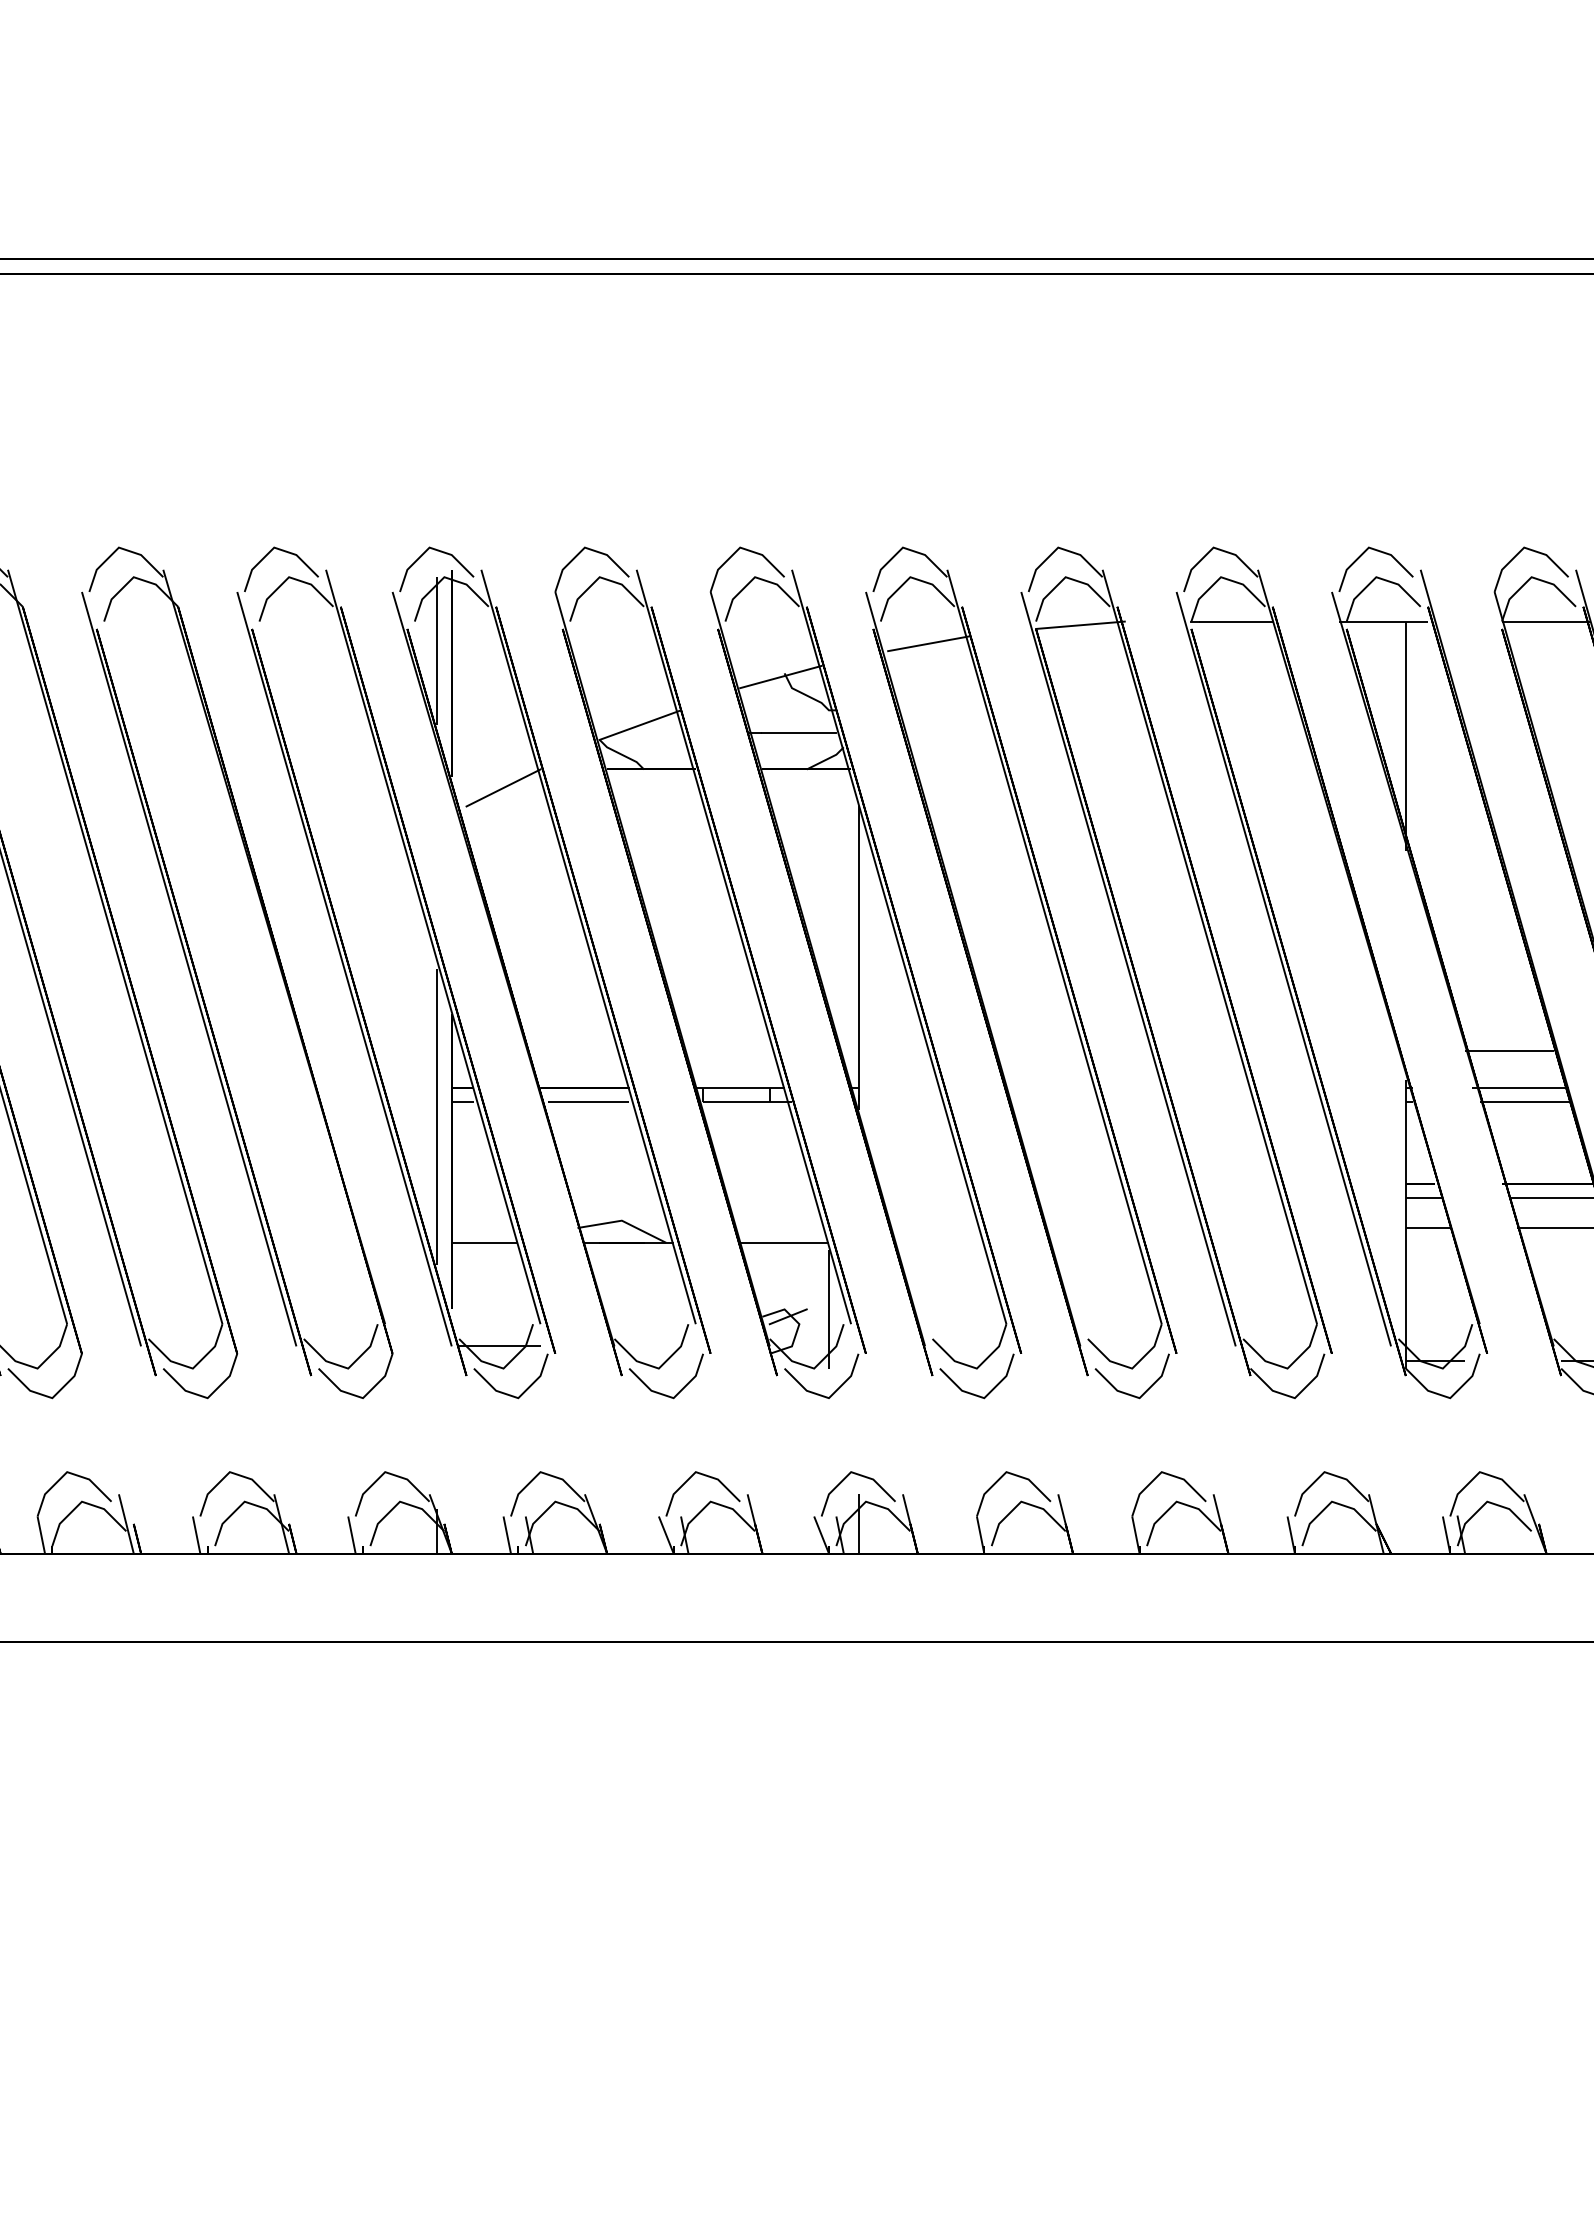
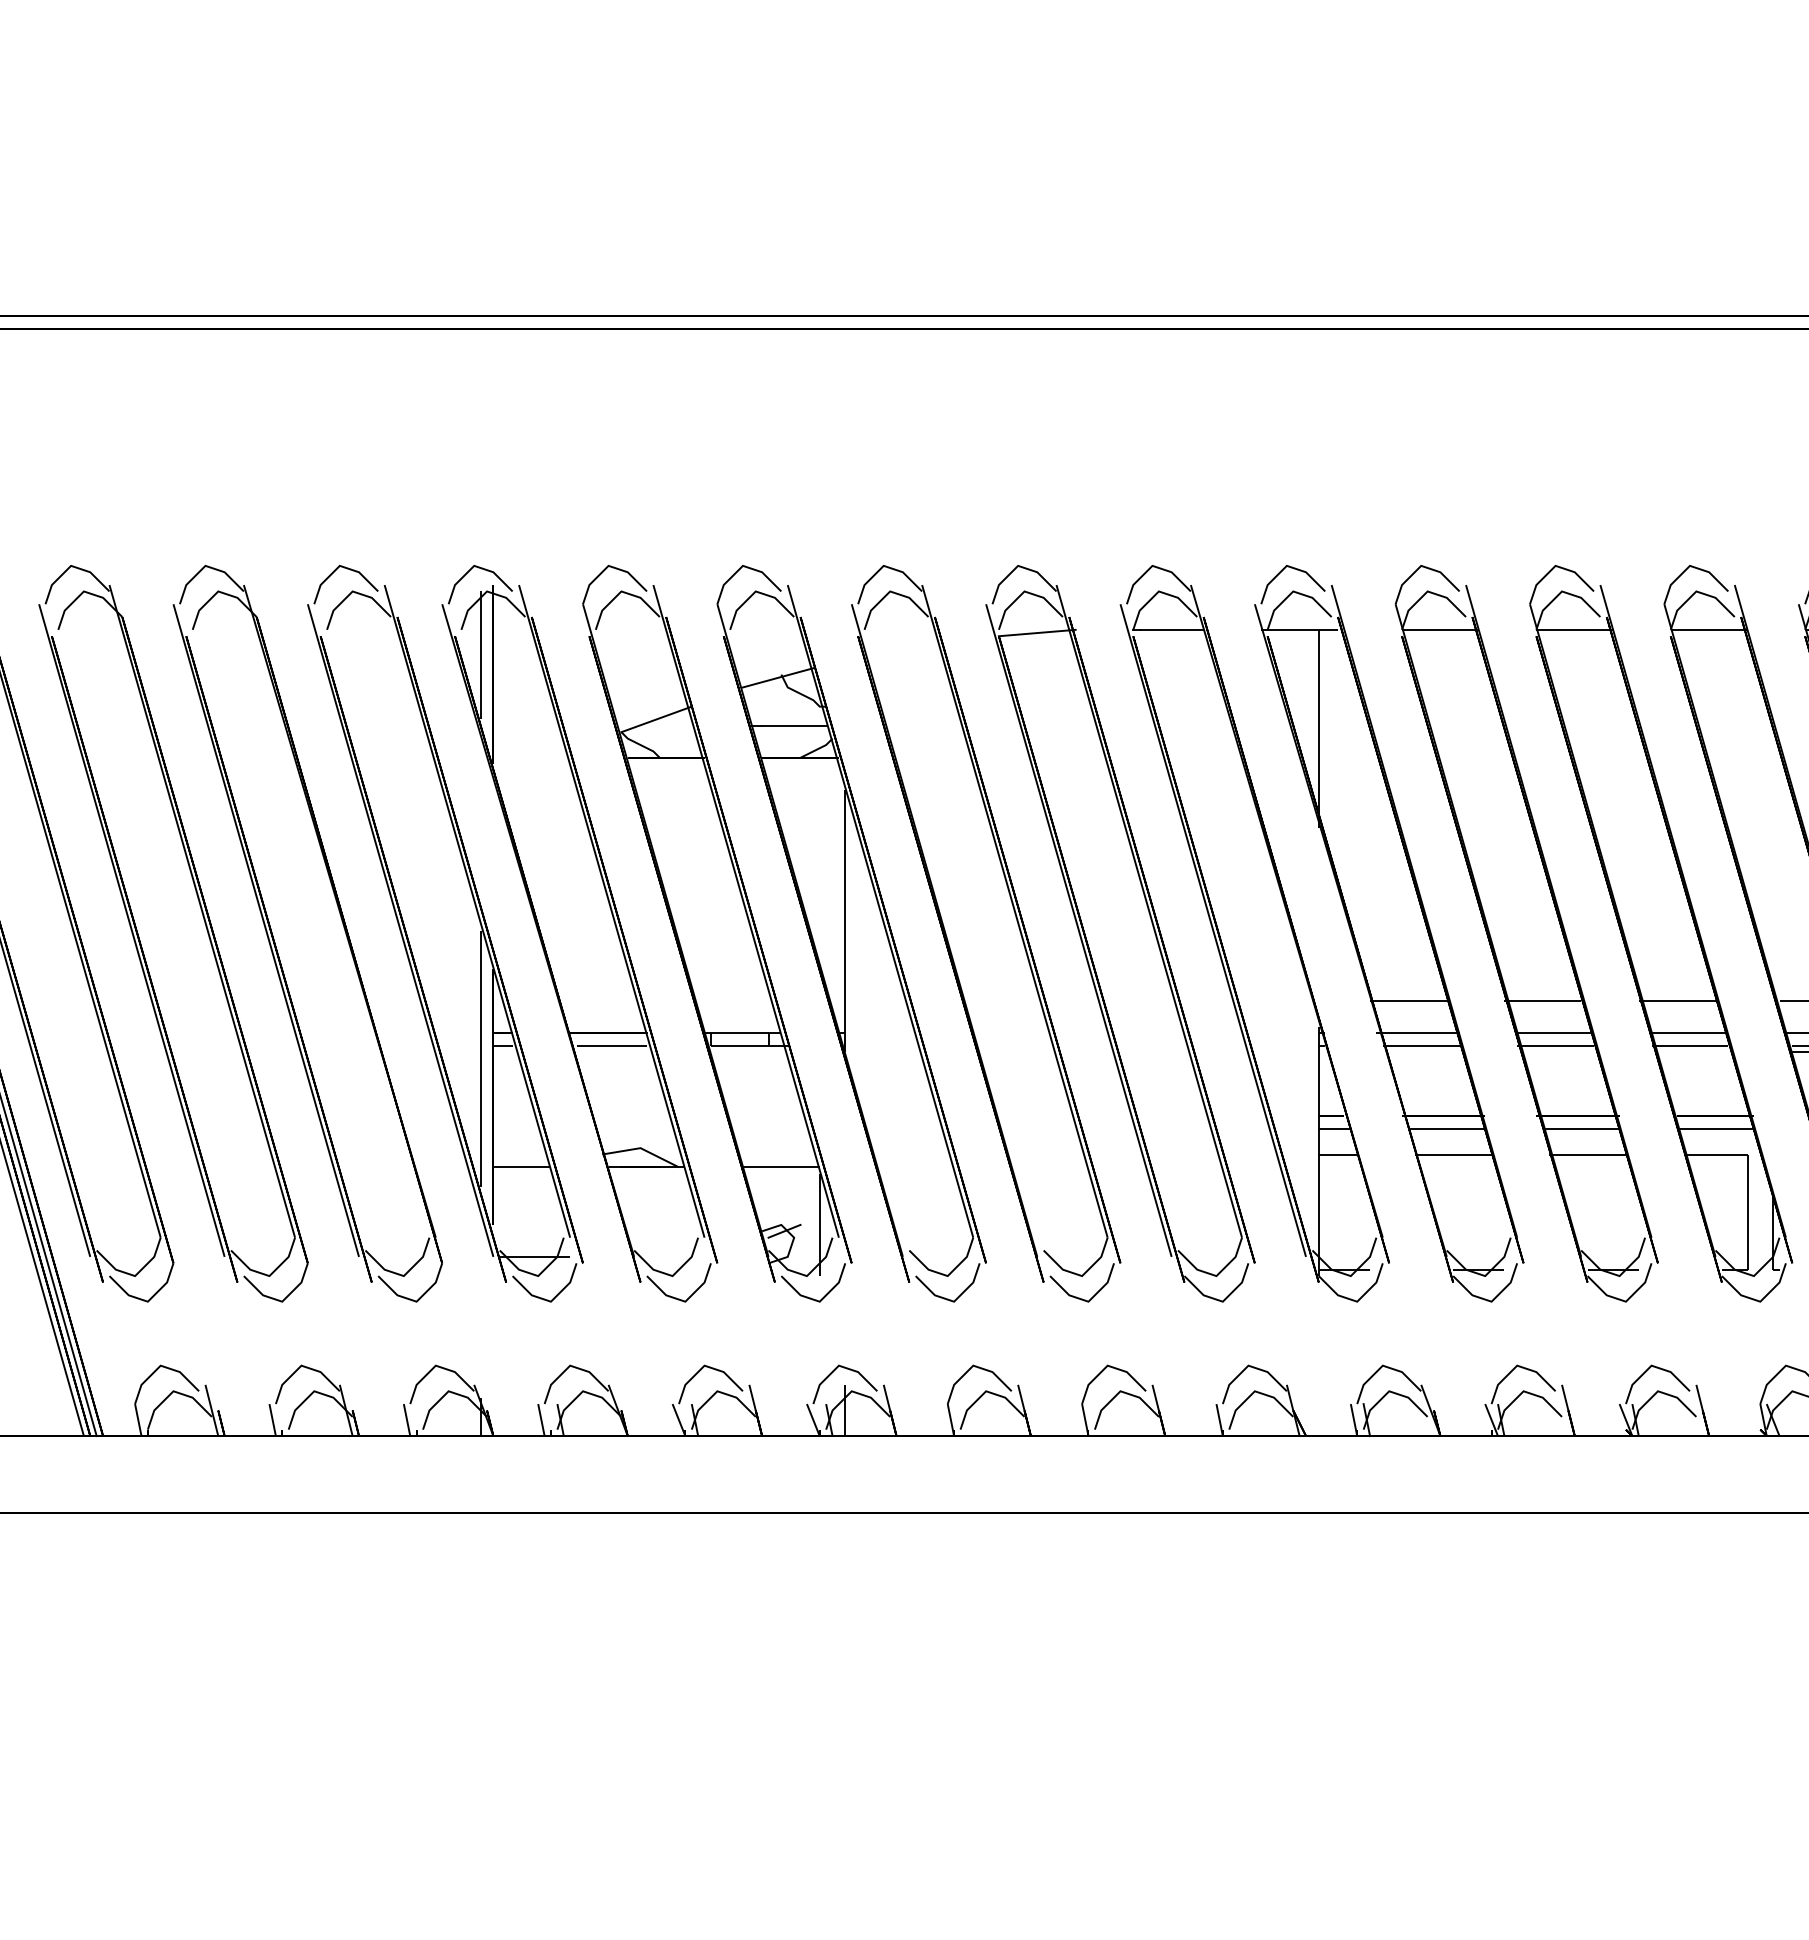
line: (928, 643) -> (905, 648), removed
line: (503, 787) -> (538, 773), removed

